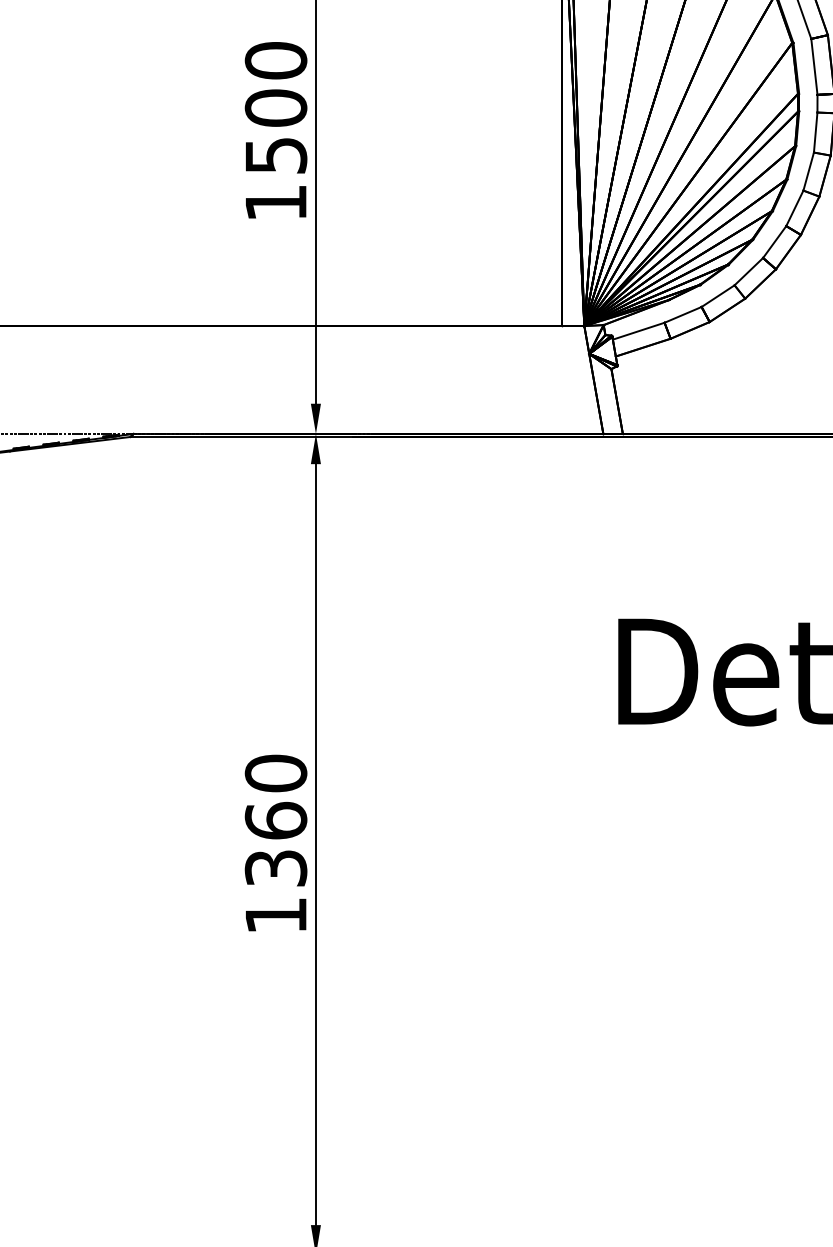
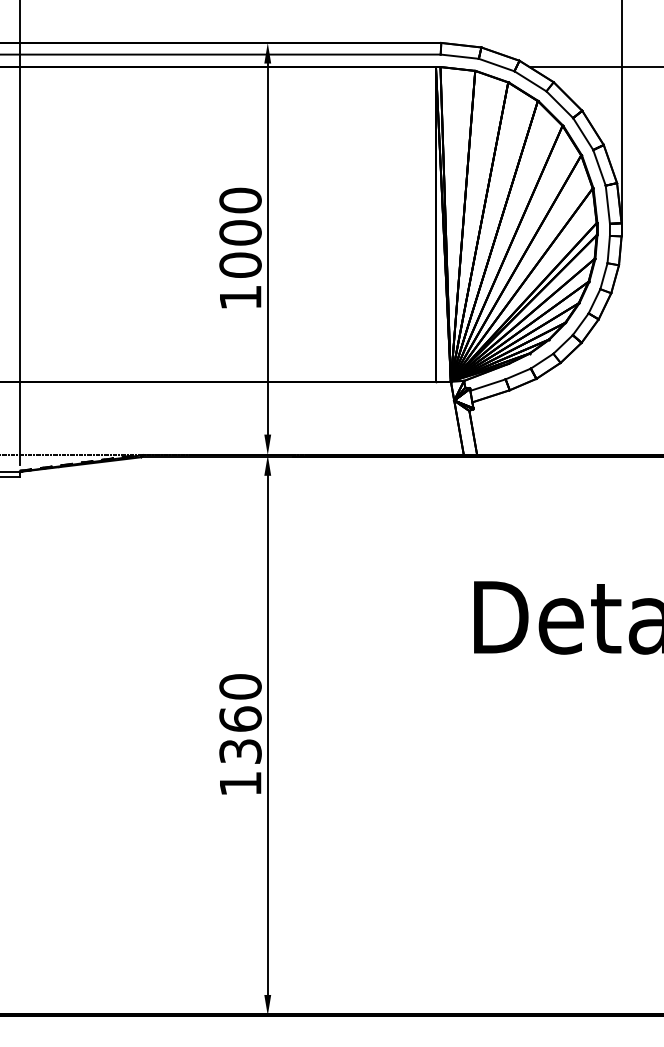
text: (275, 154) -> (240, 264), 1500 -> 1000

